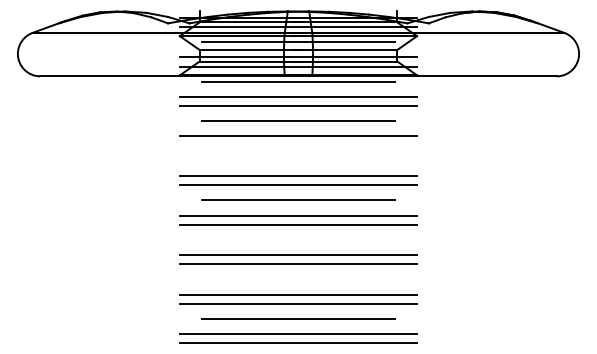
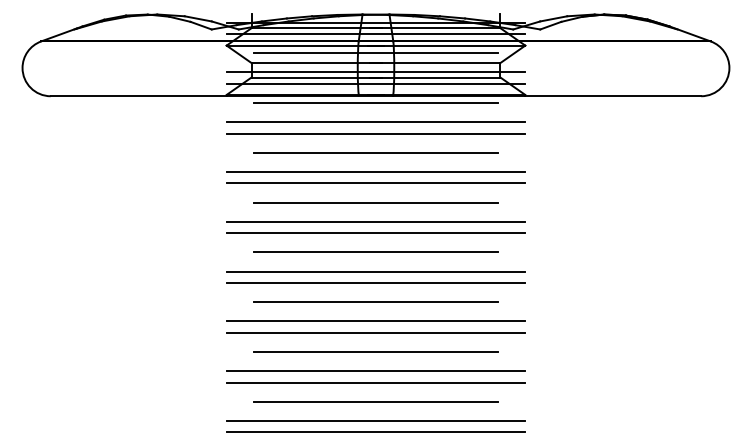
line: (298, 145) -> (376, 183), added
line: (298, 160) -> (376, 202), added
line: (298, 239) -> (376, 301), added
line: (298, 279) -> (376, 352), added

